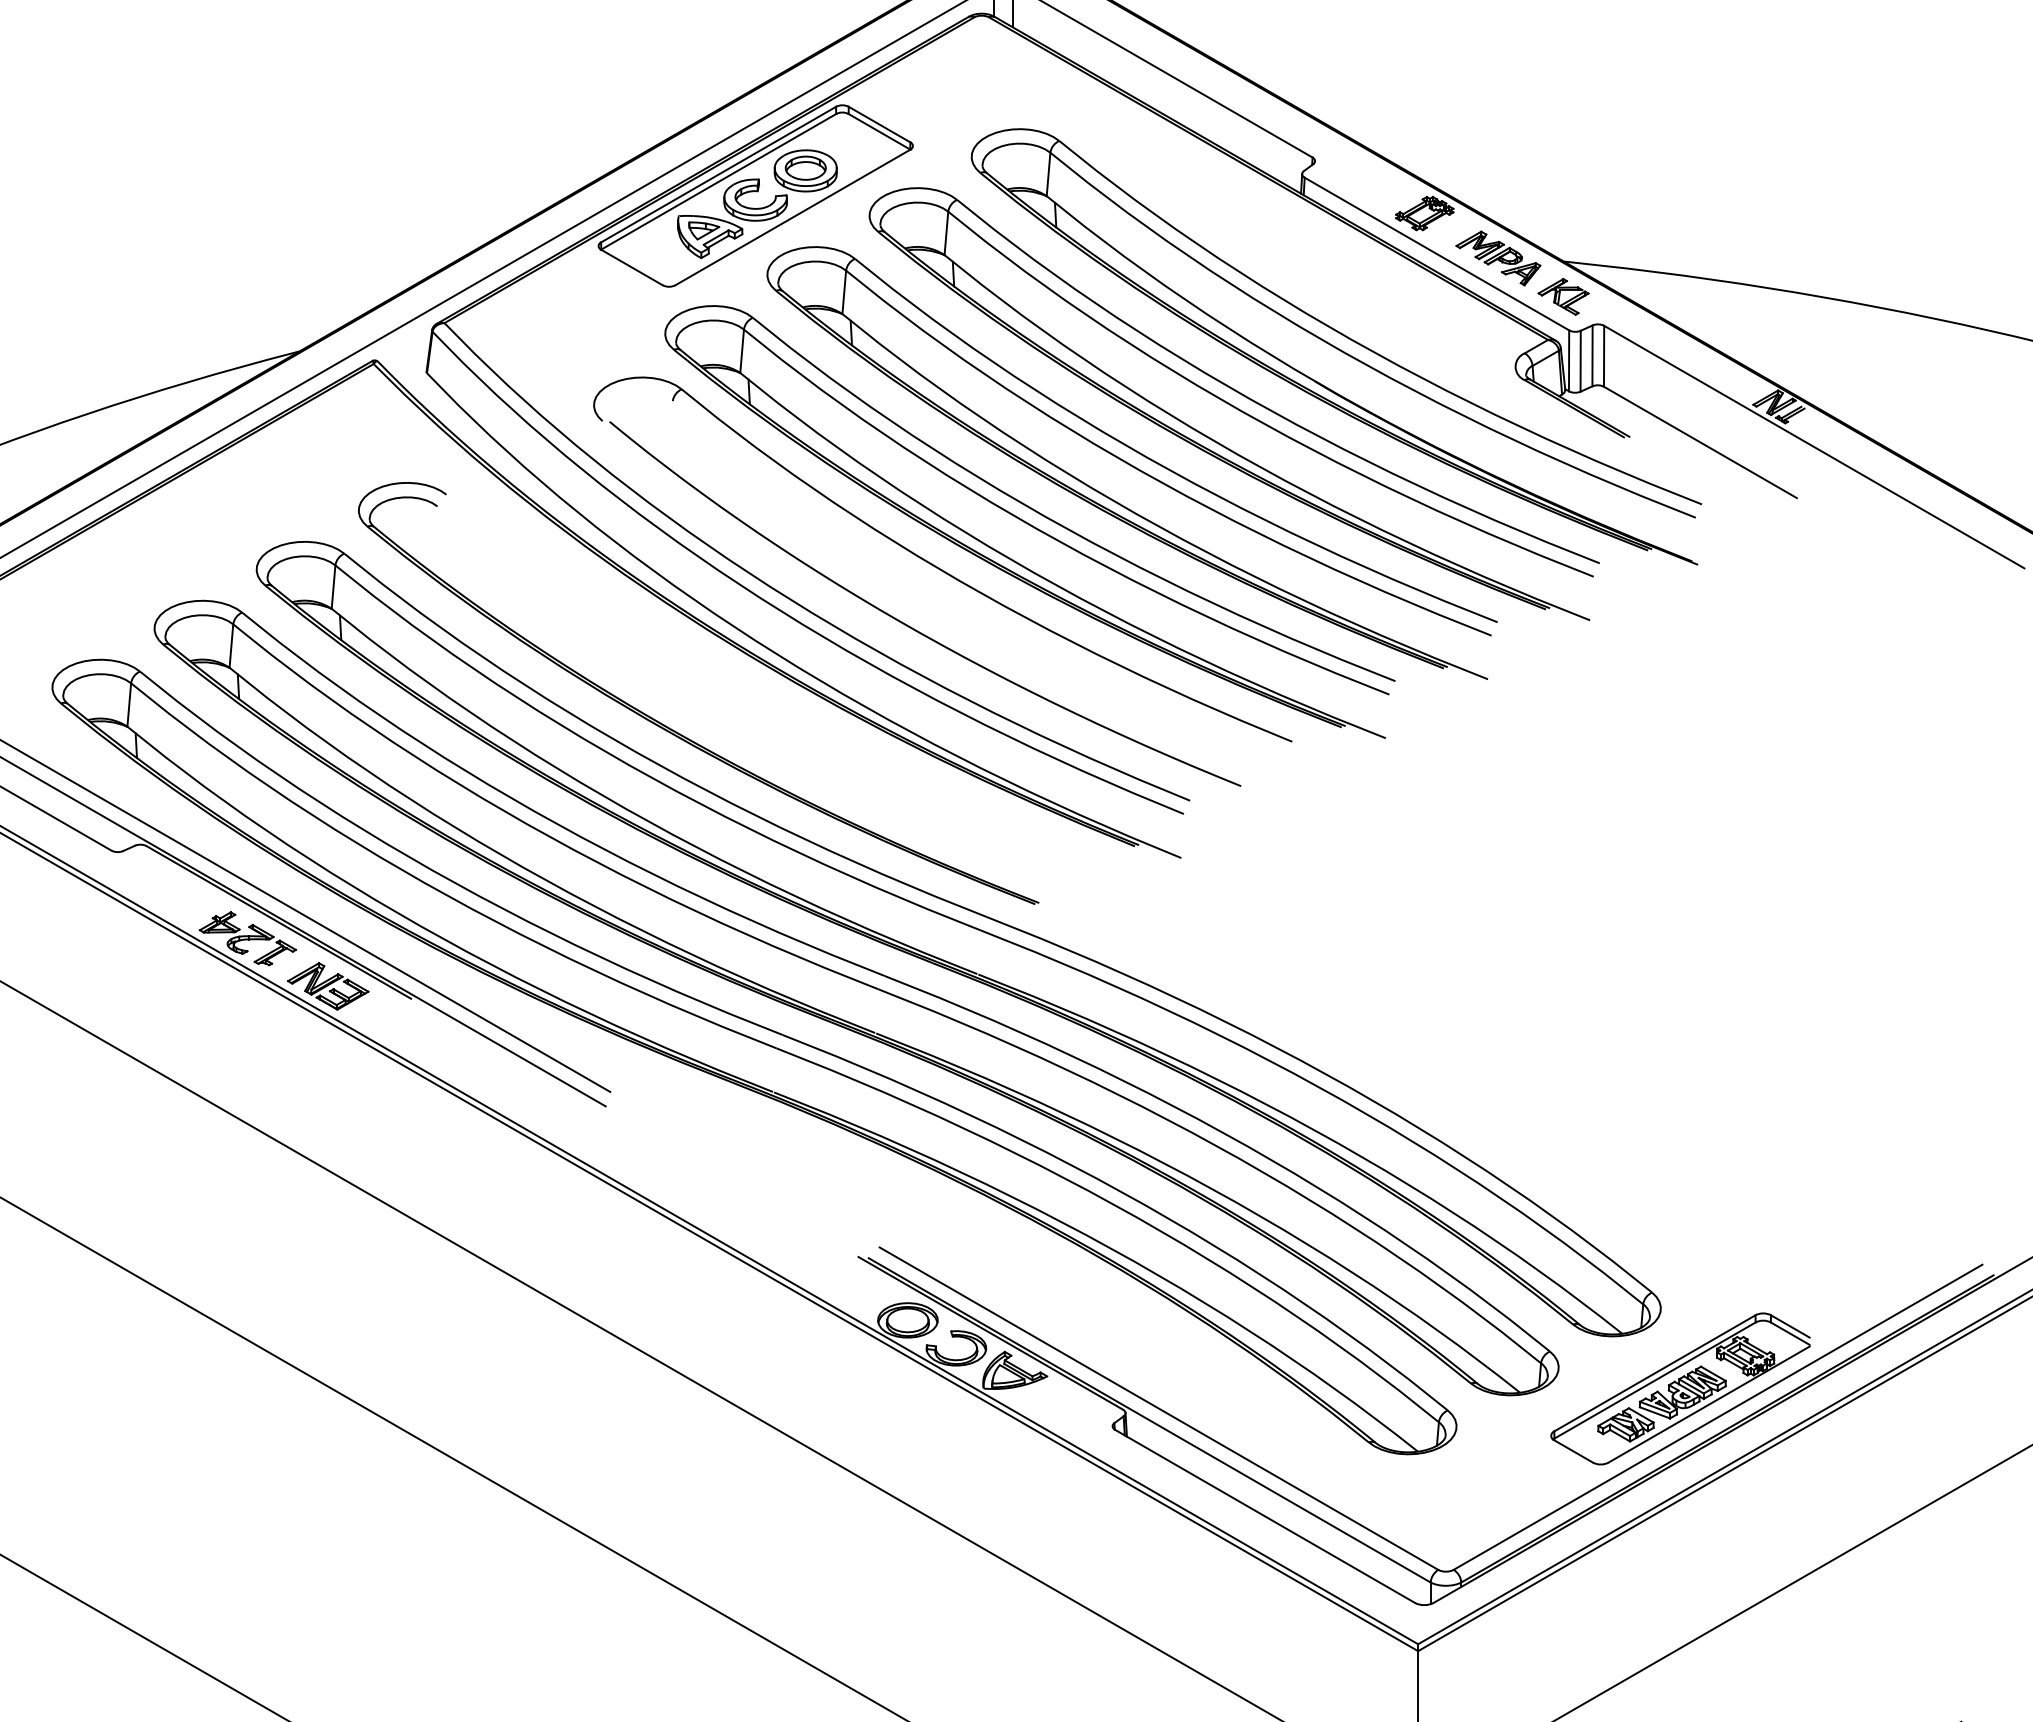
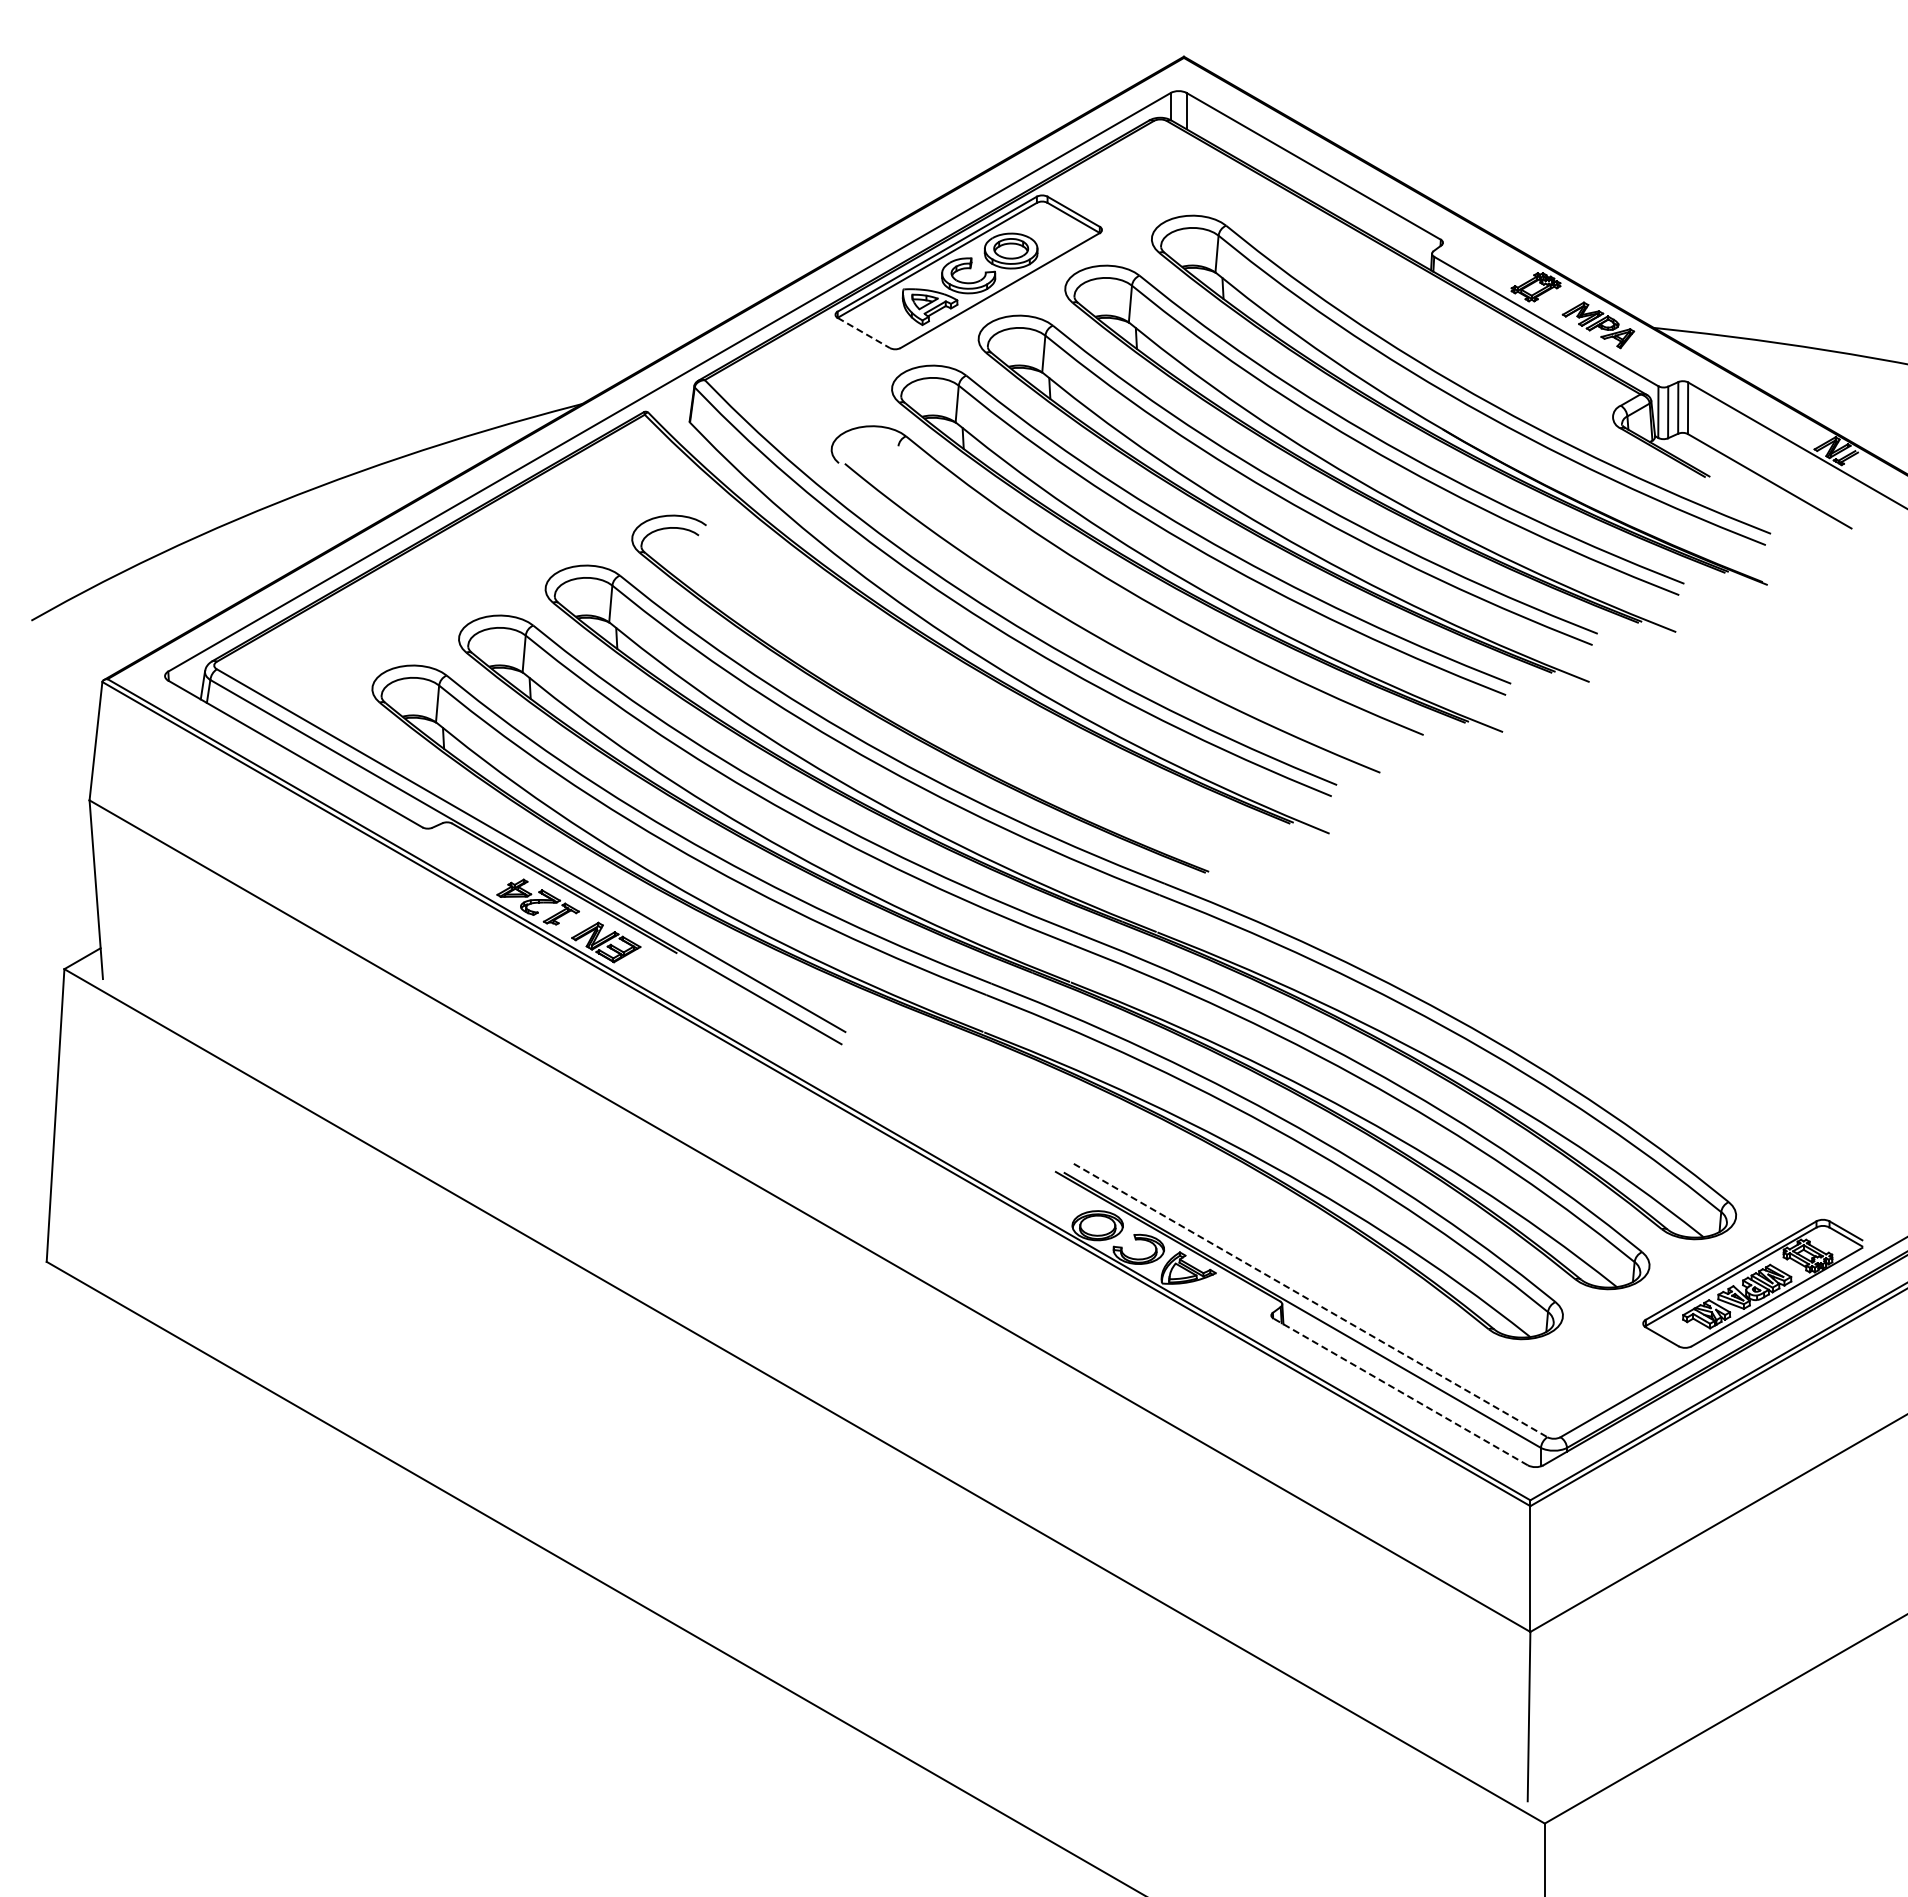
line: (632, 268) -> (864, 333), solid -> dashed
part: (1563, 296) -> (1653, 357), removed
line: (1159, 1408) -> (1311, 1300), solid -> dashed
line: (1264, 1515) -> (1400, 1391), solid -> dashed

